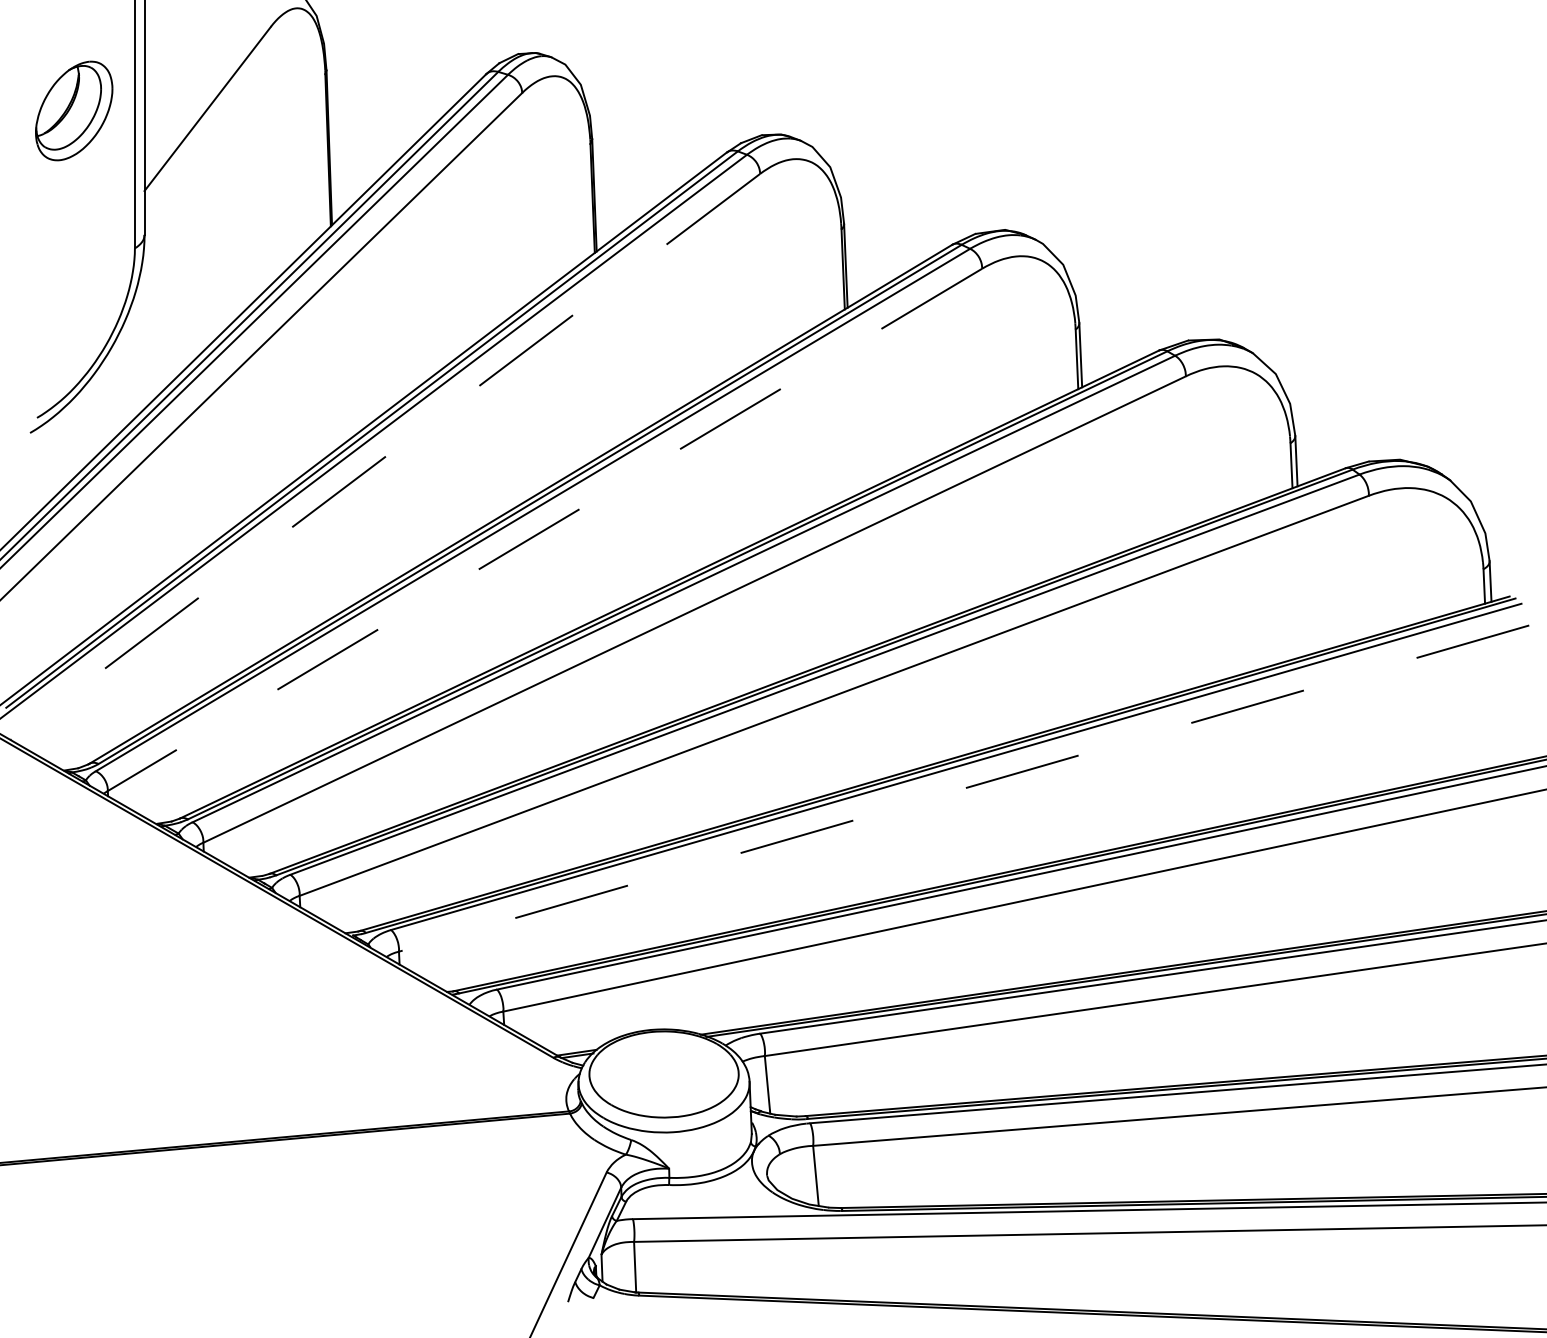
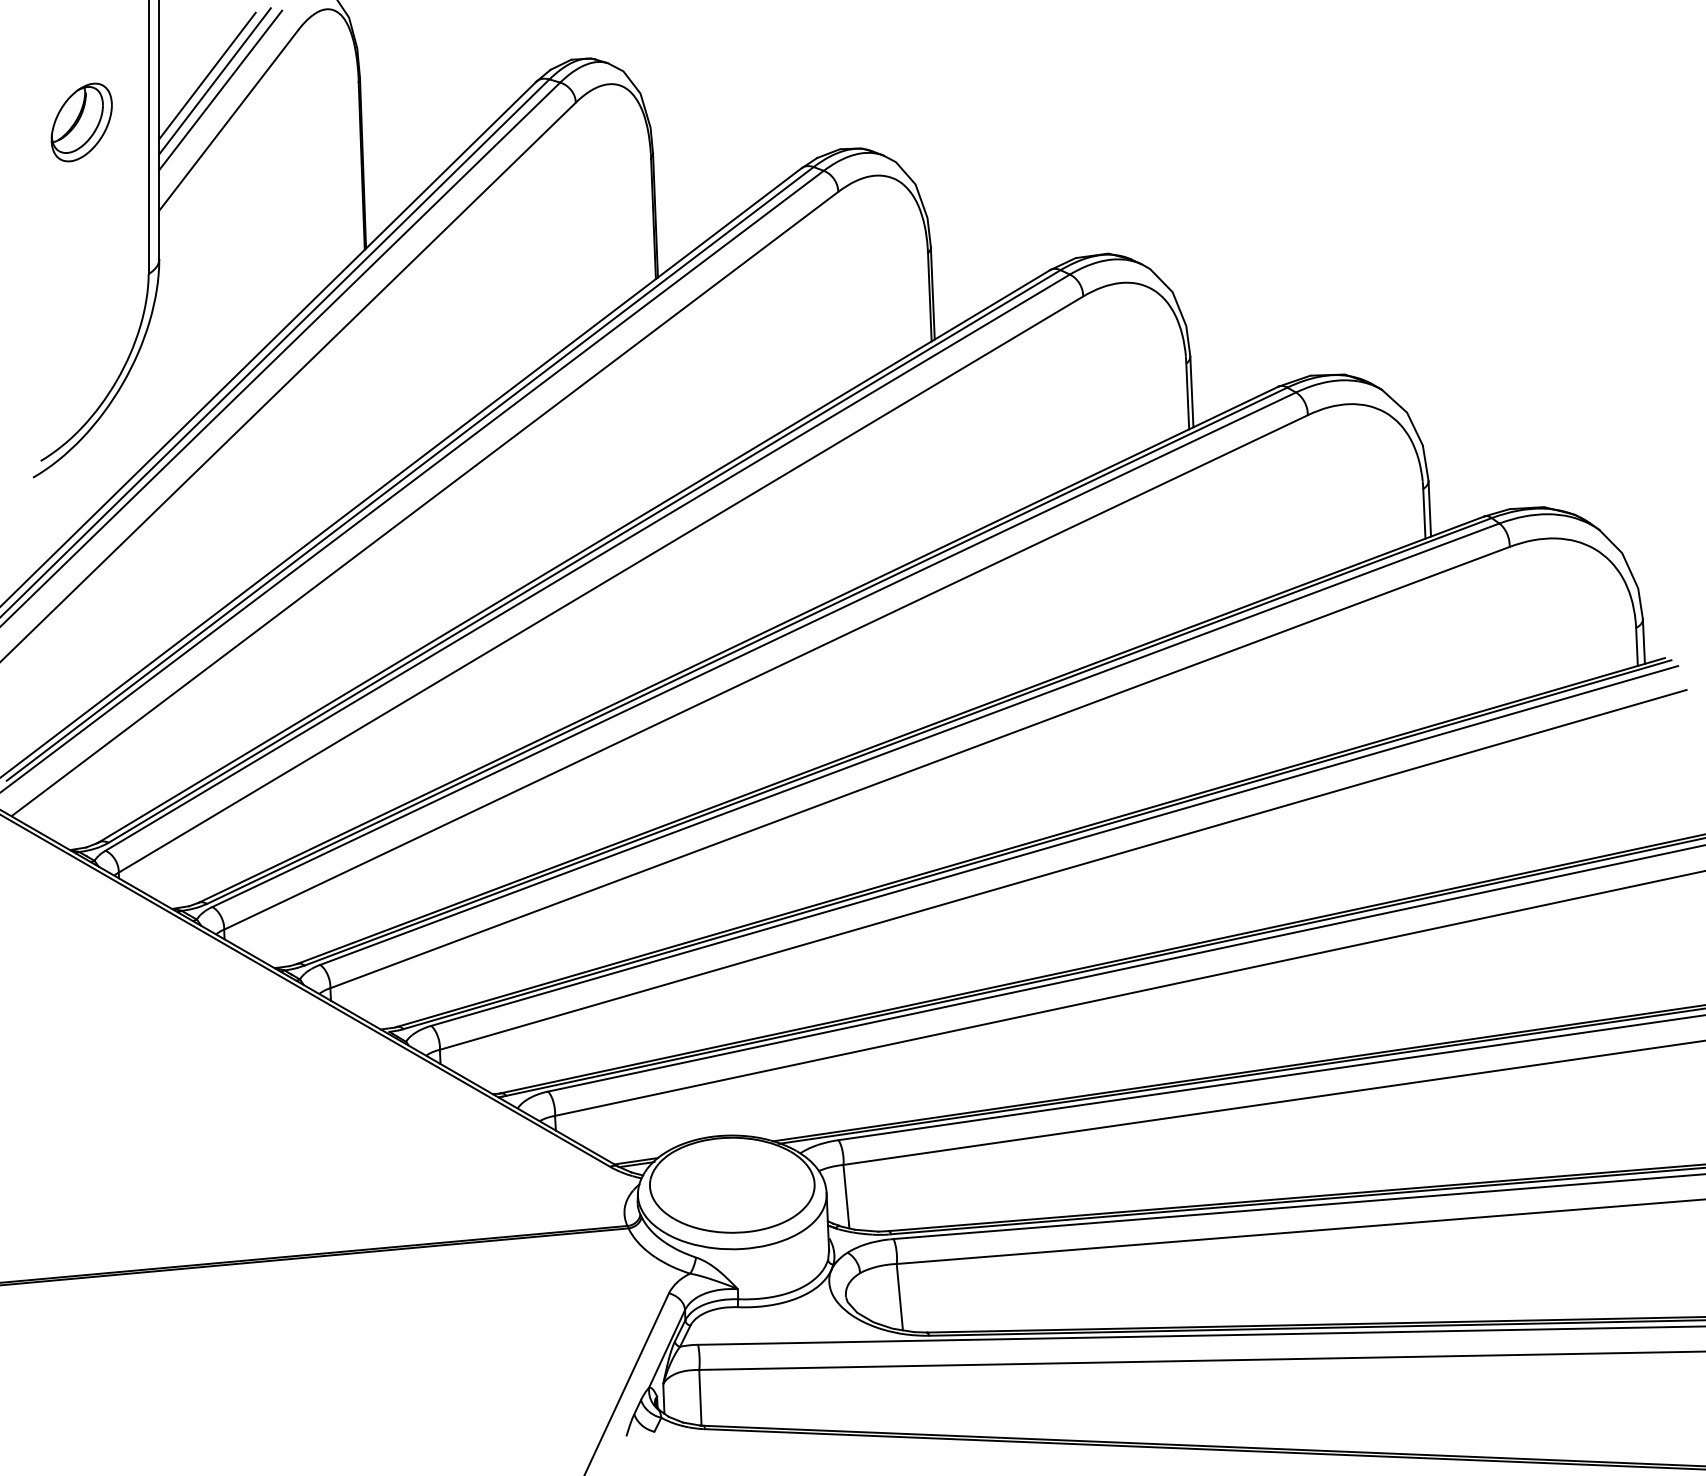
line: (188, 68) -> (207, 75), added
line: (194, 73) -> (214, 81), added
line: (199, 81) -> (219, 89), added
part: (74, 110) -> (82, 121), size x0.71
line: (385, 457) -> (425, 504), dashed -> solid
line: (544, 530) -> (600, 585), dashed -> solid
line: (963, 788) -> (1062, 869), dashed -> solid

